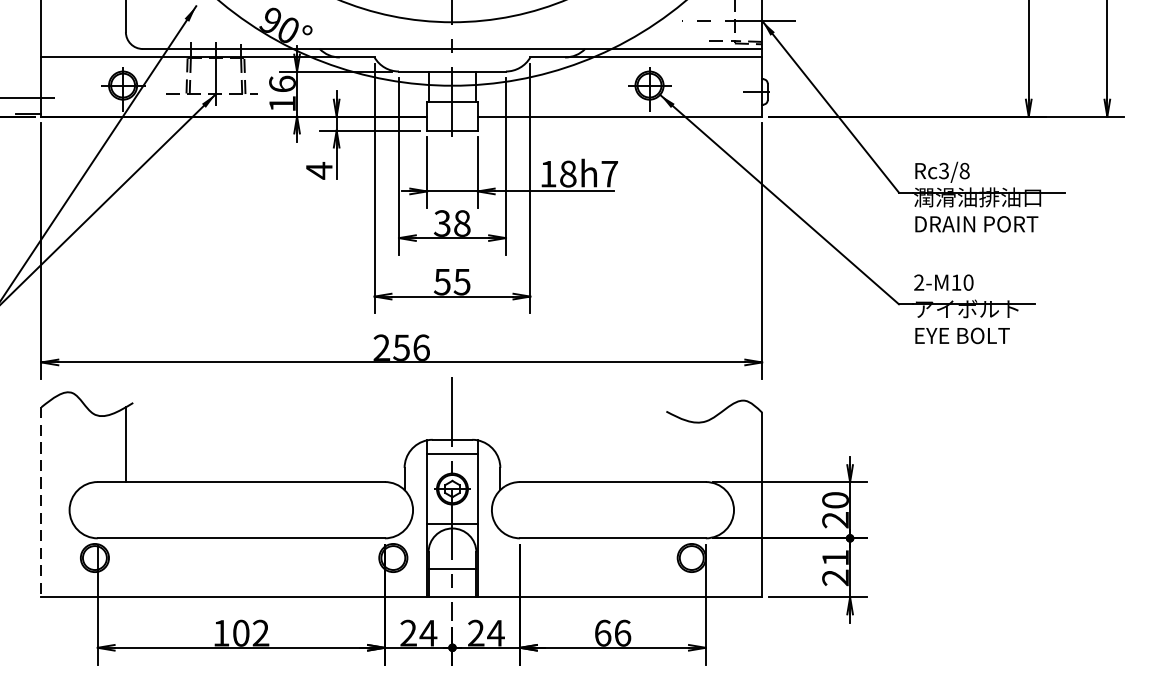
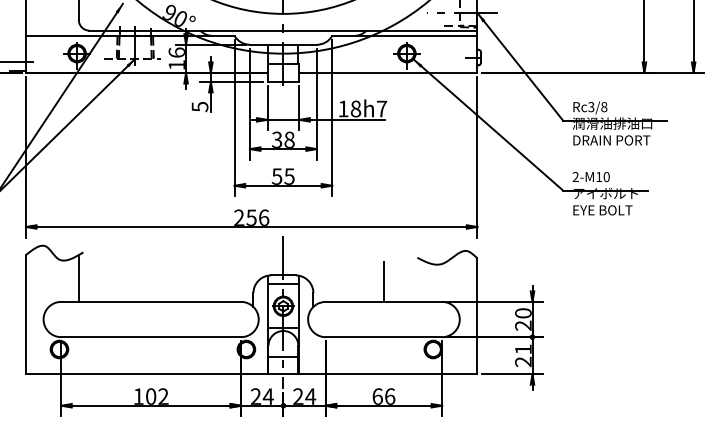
text: (318, 170) -> (199, 106), 4 -> 5
line: (612, 449) -> (383, 281), added
line: (40, 502) -> (25, 314), dashed -> solid

